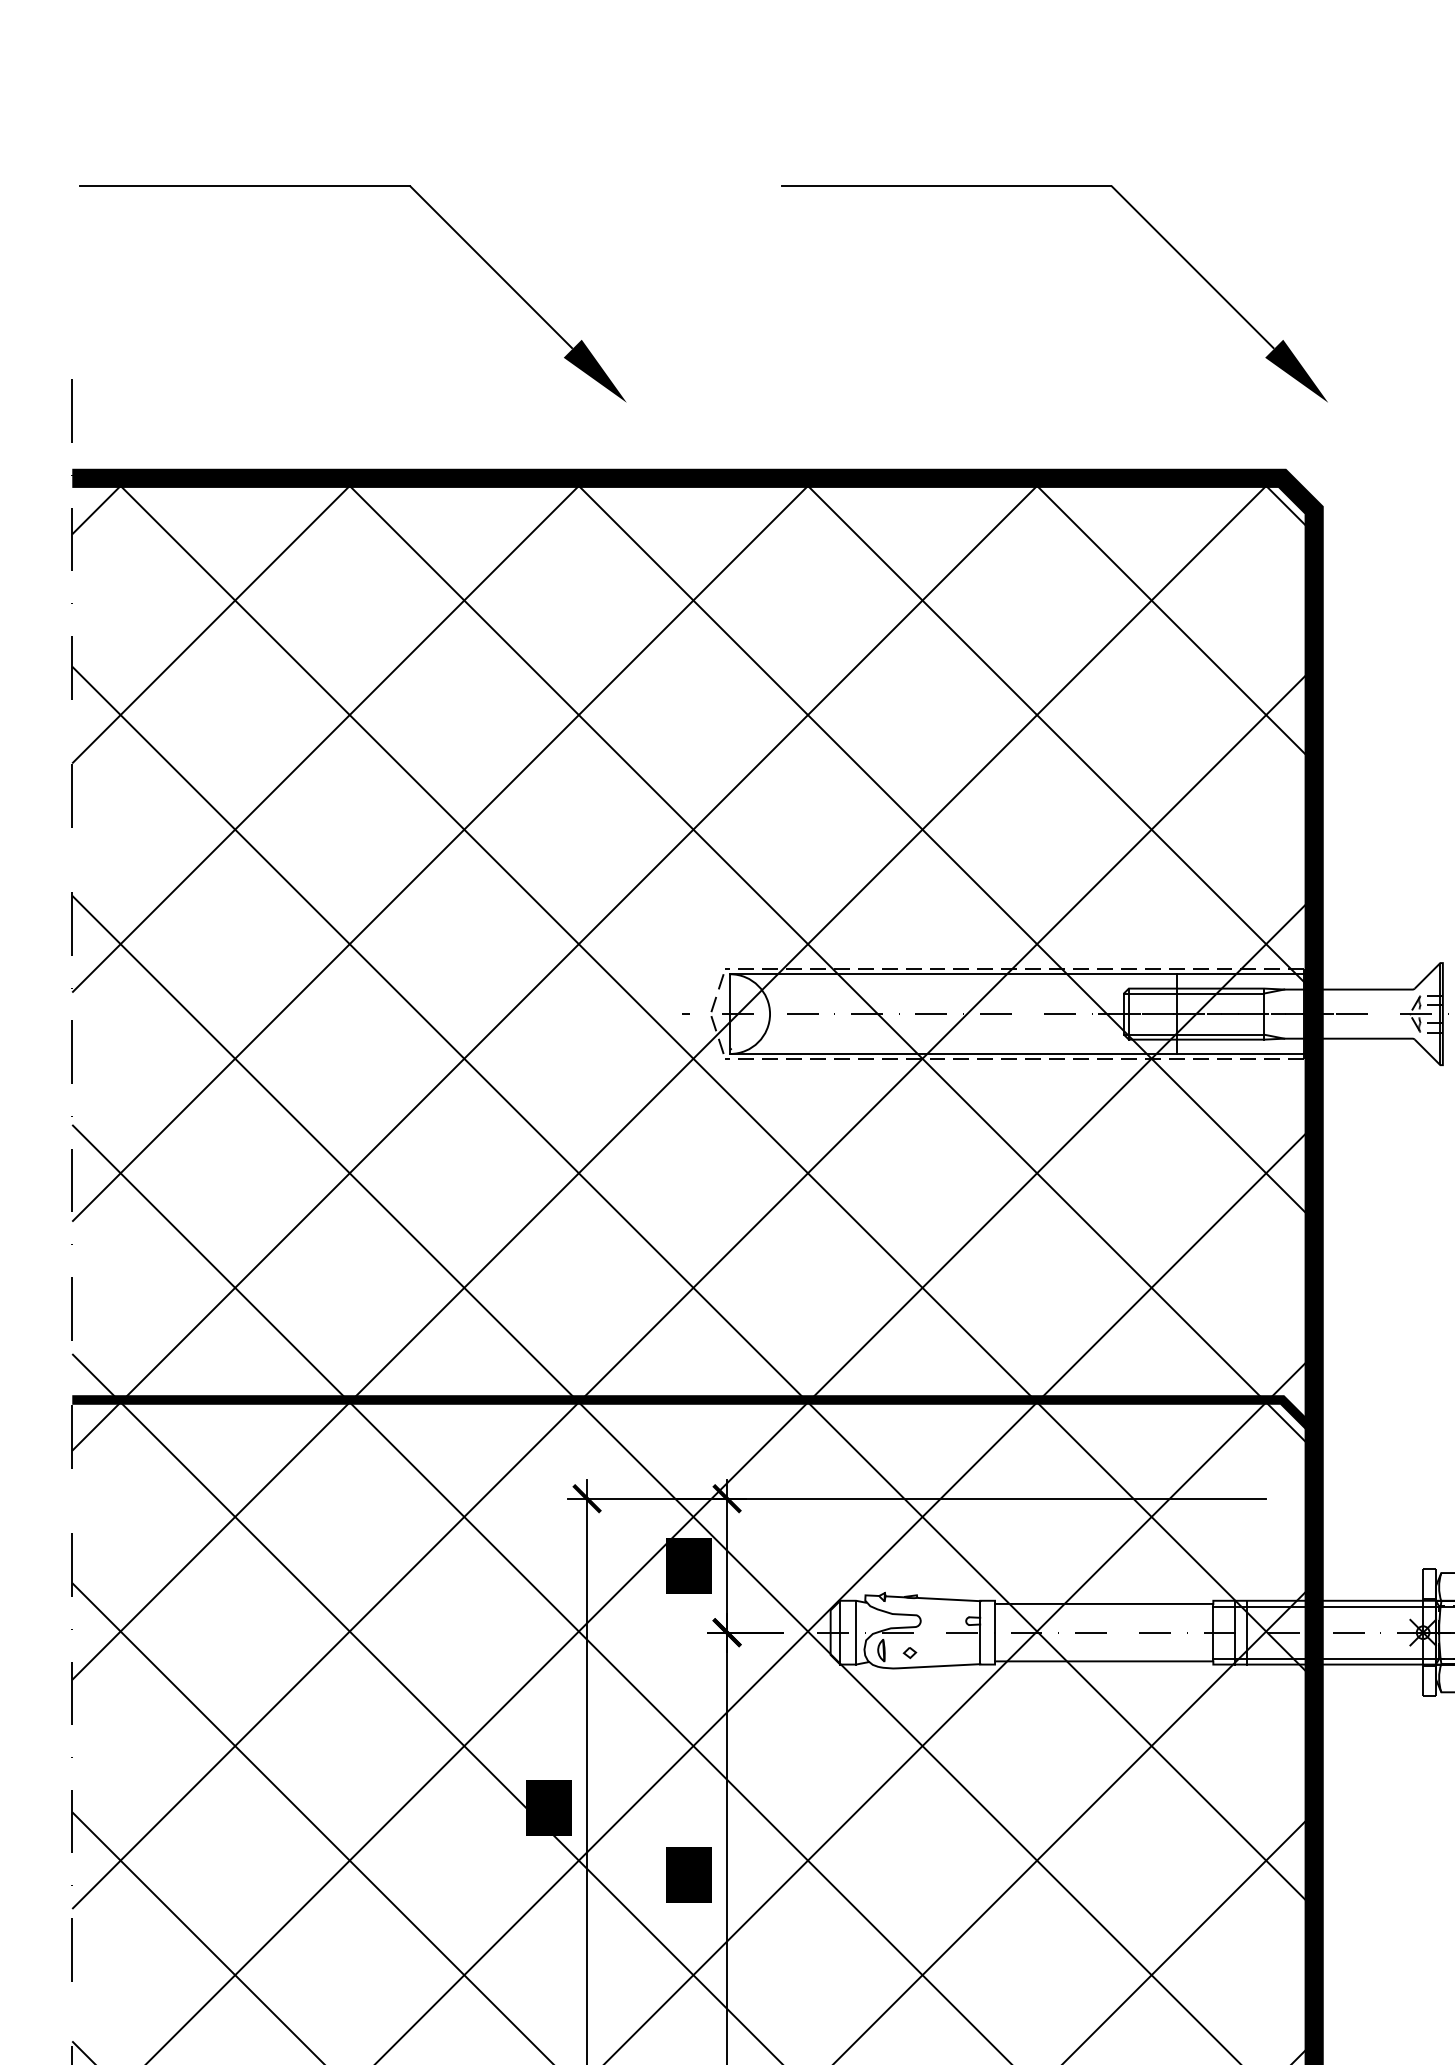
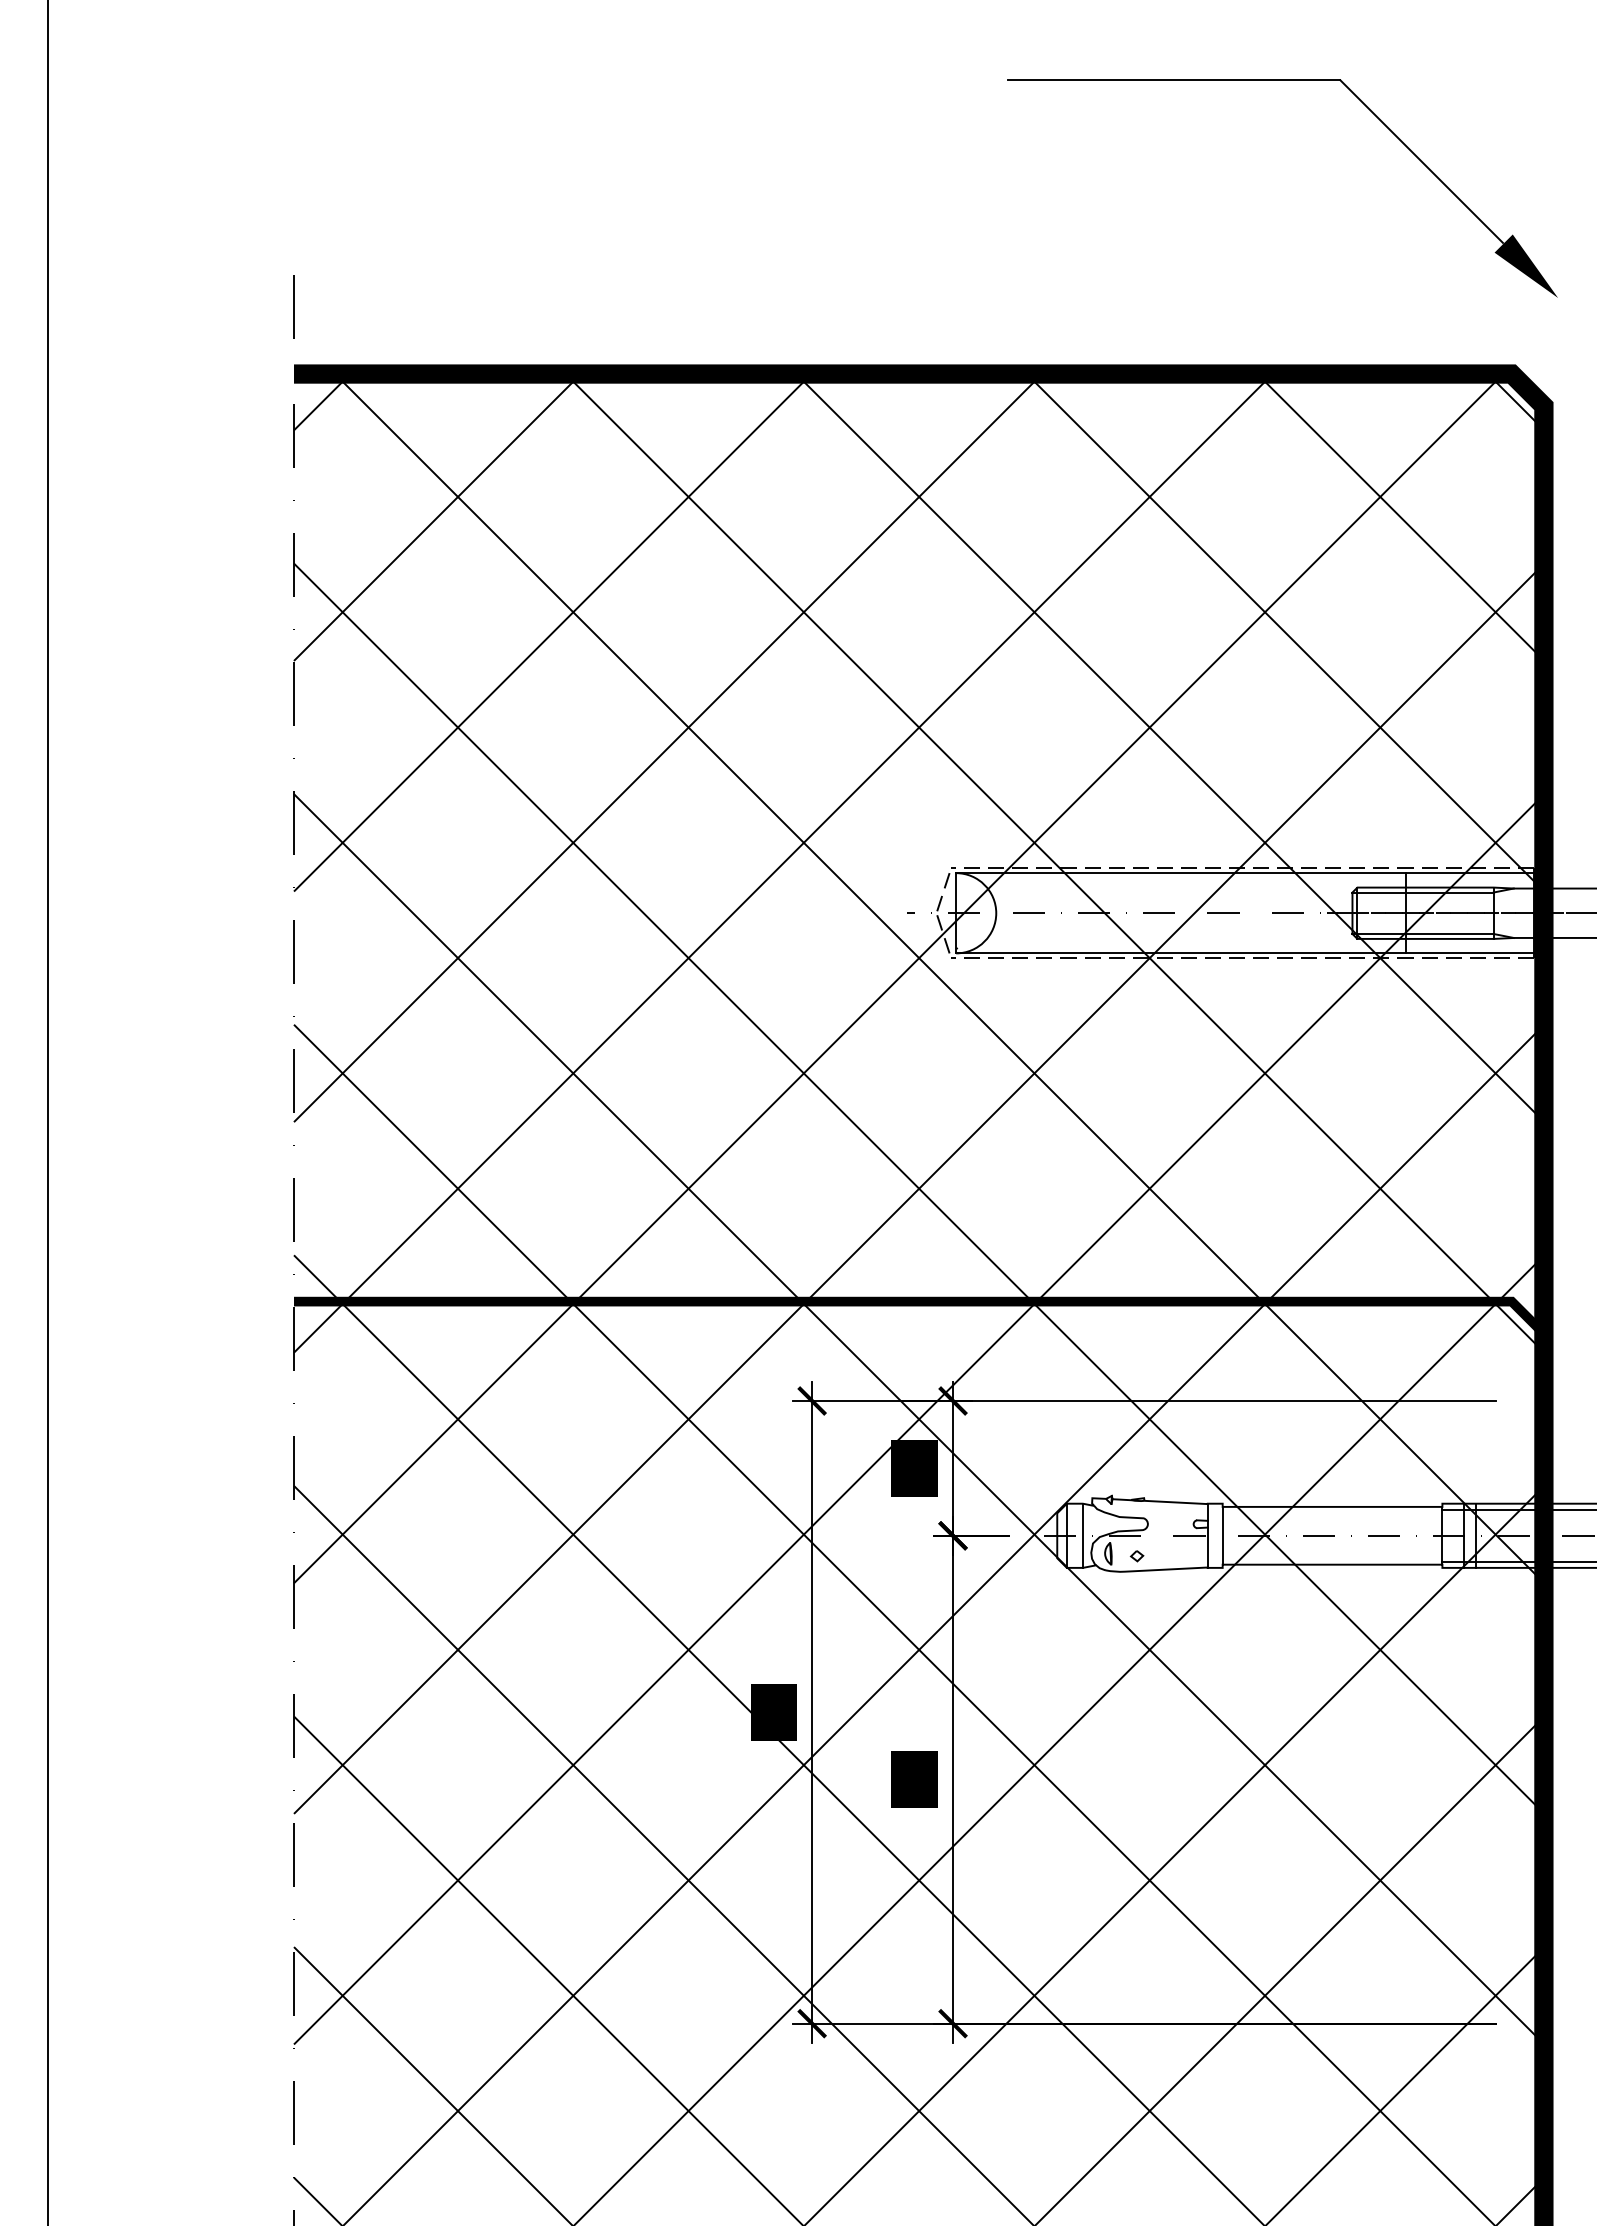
part: (352, 186) -> (576, 80), removed

